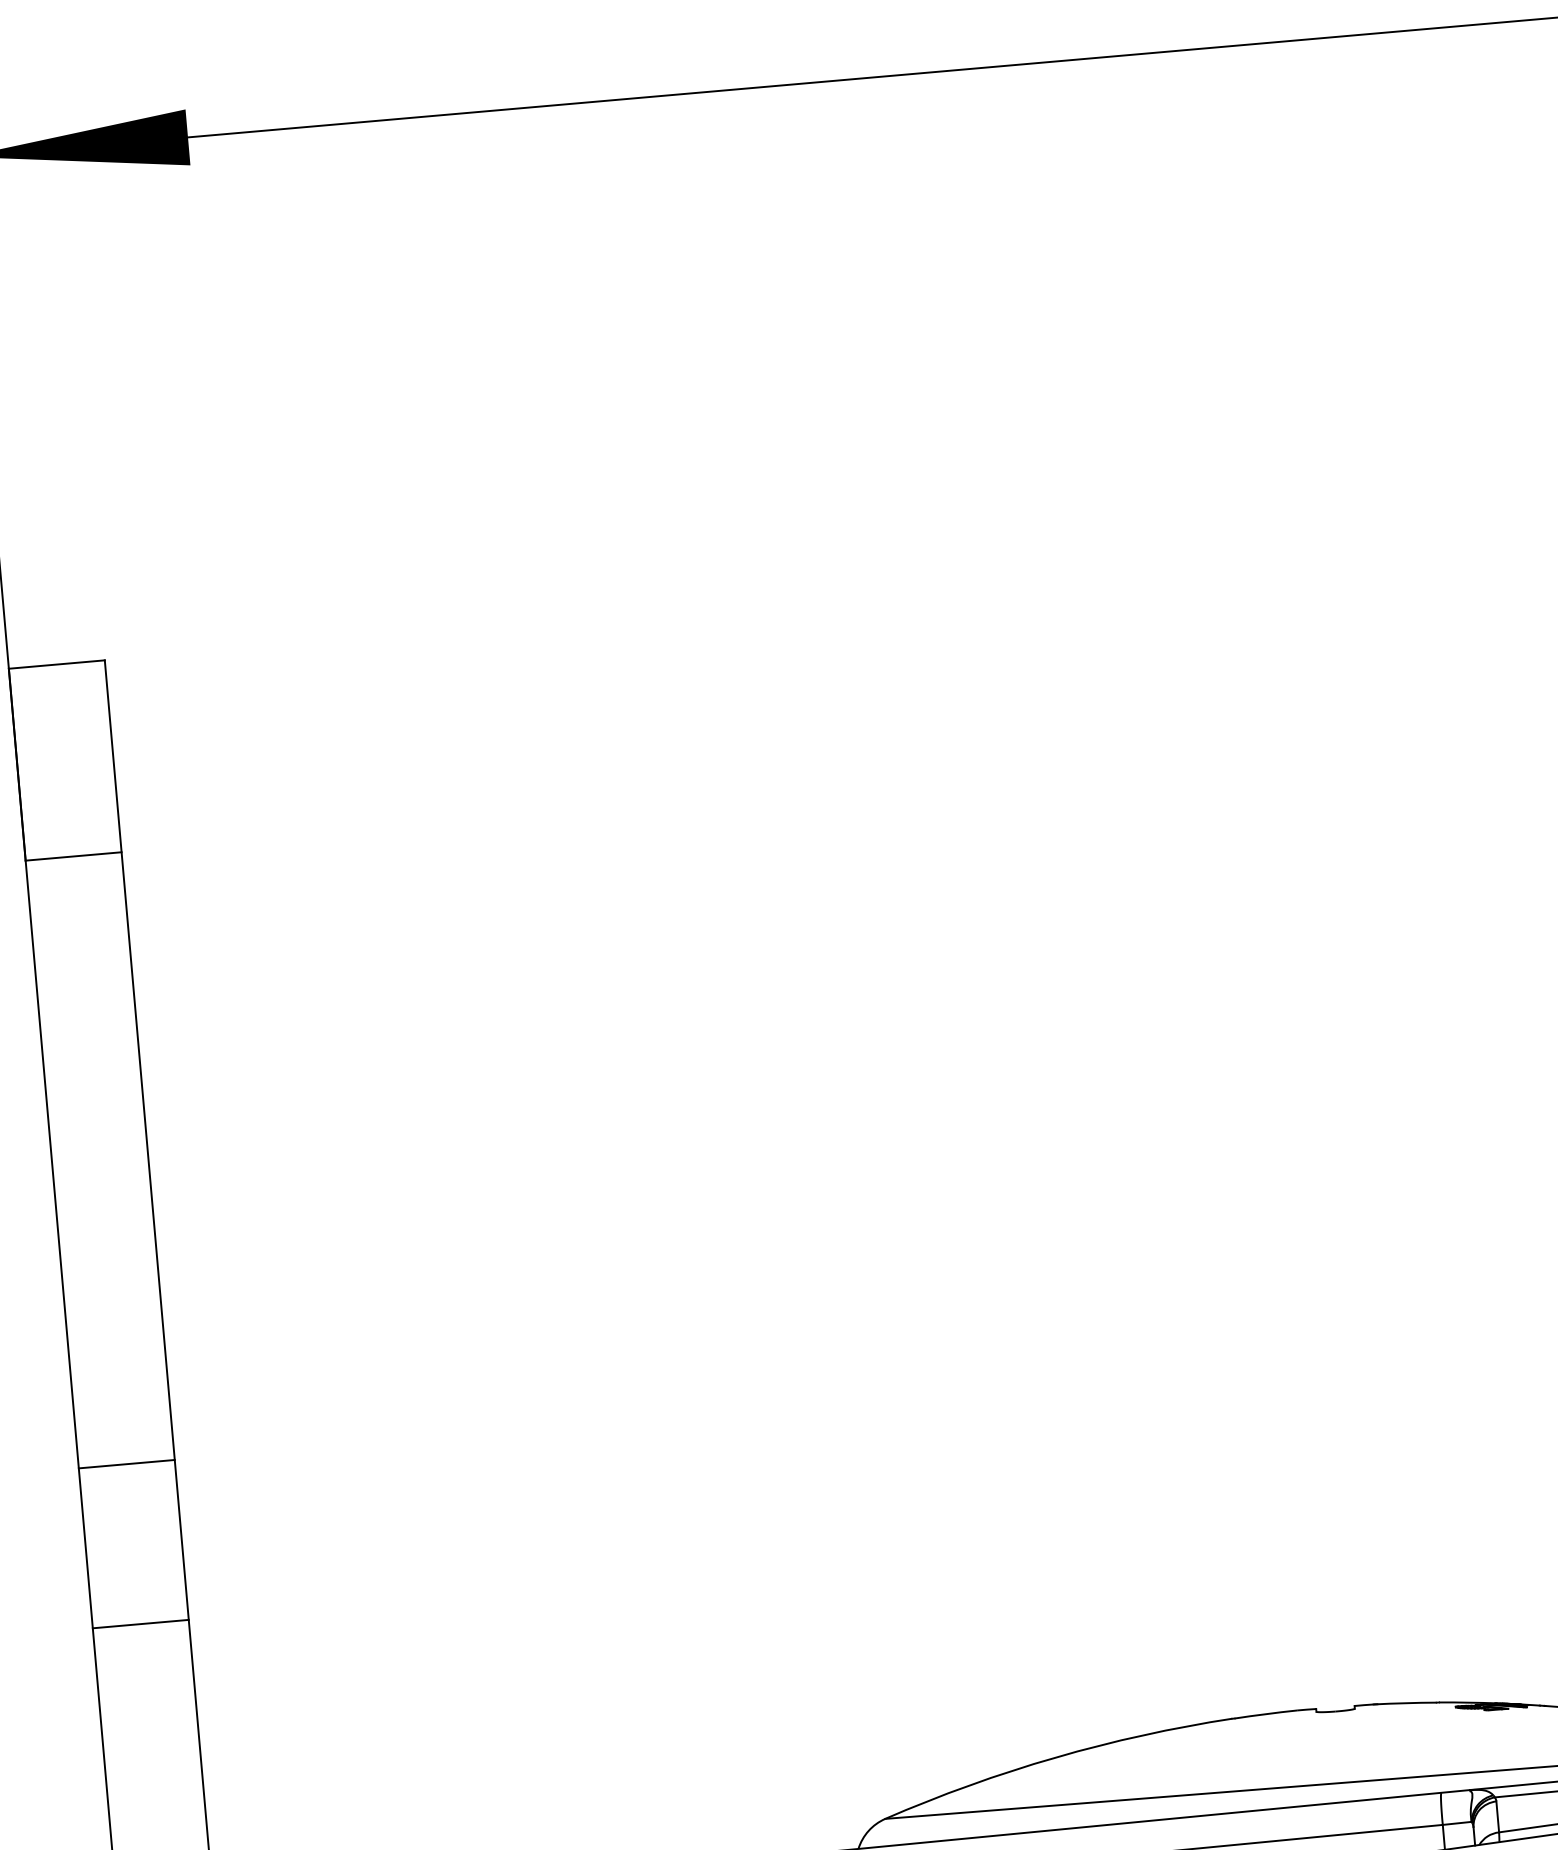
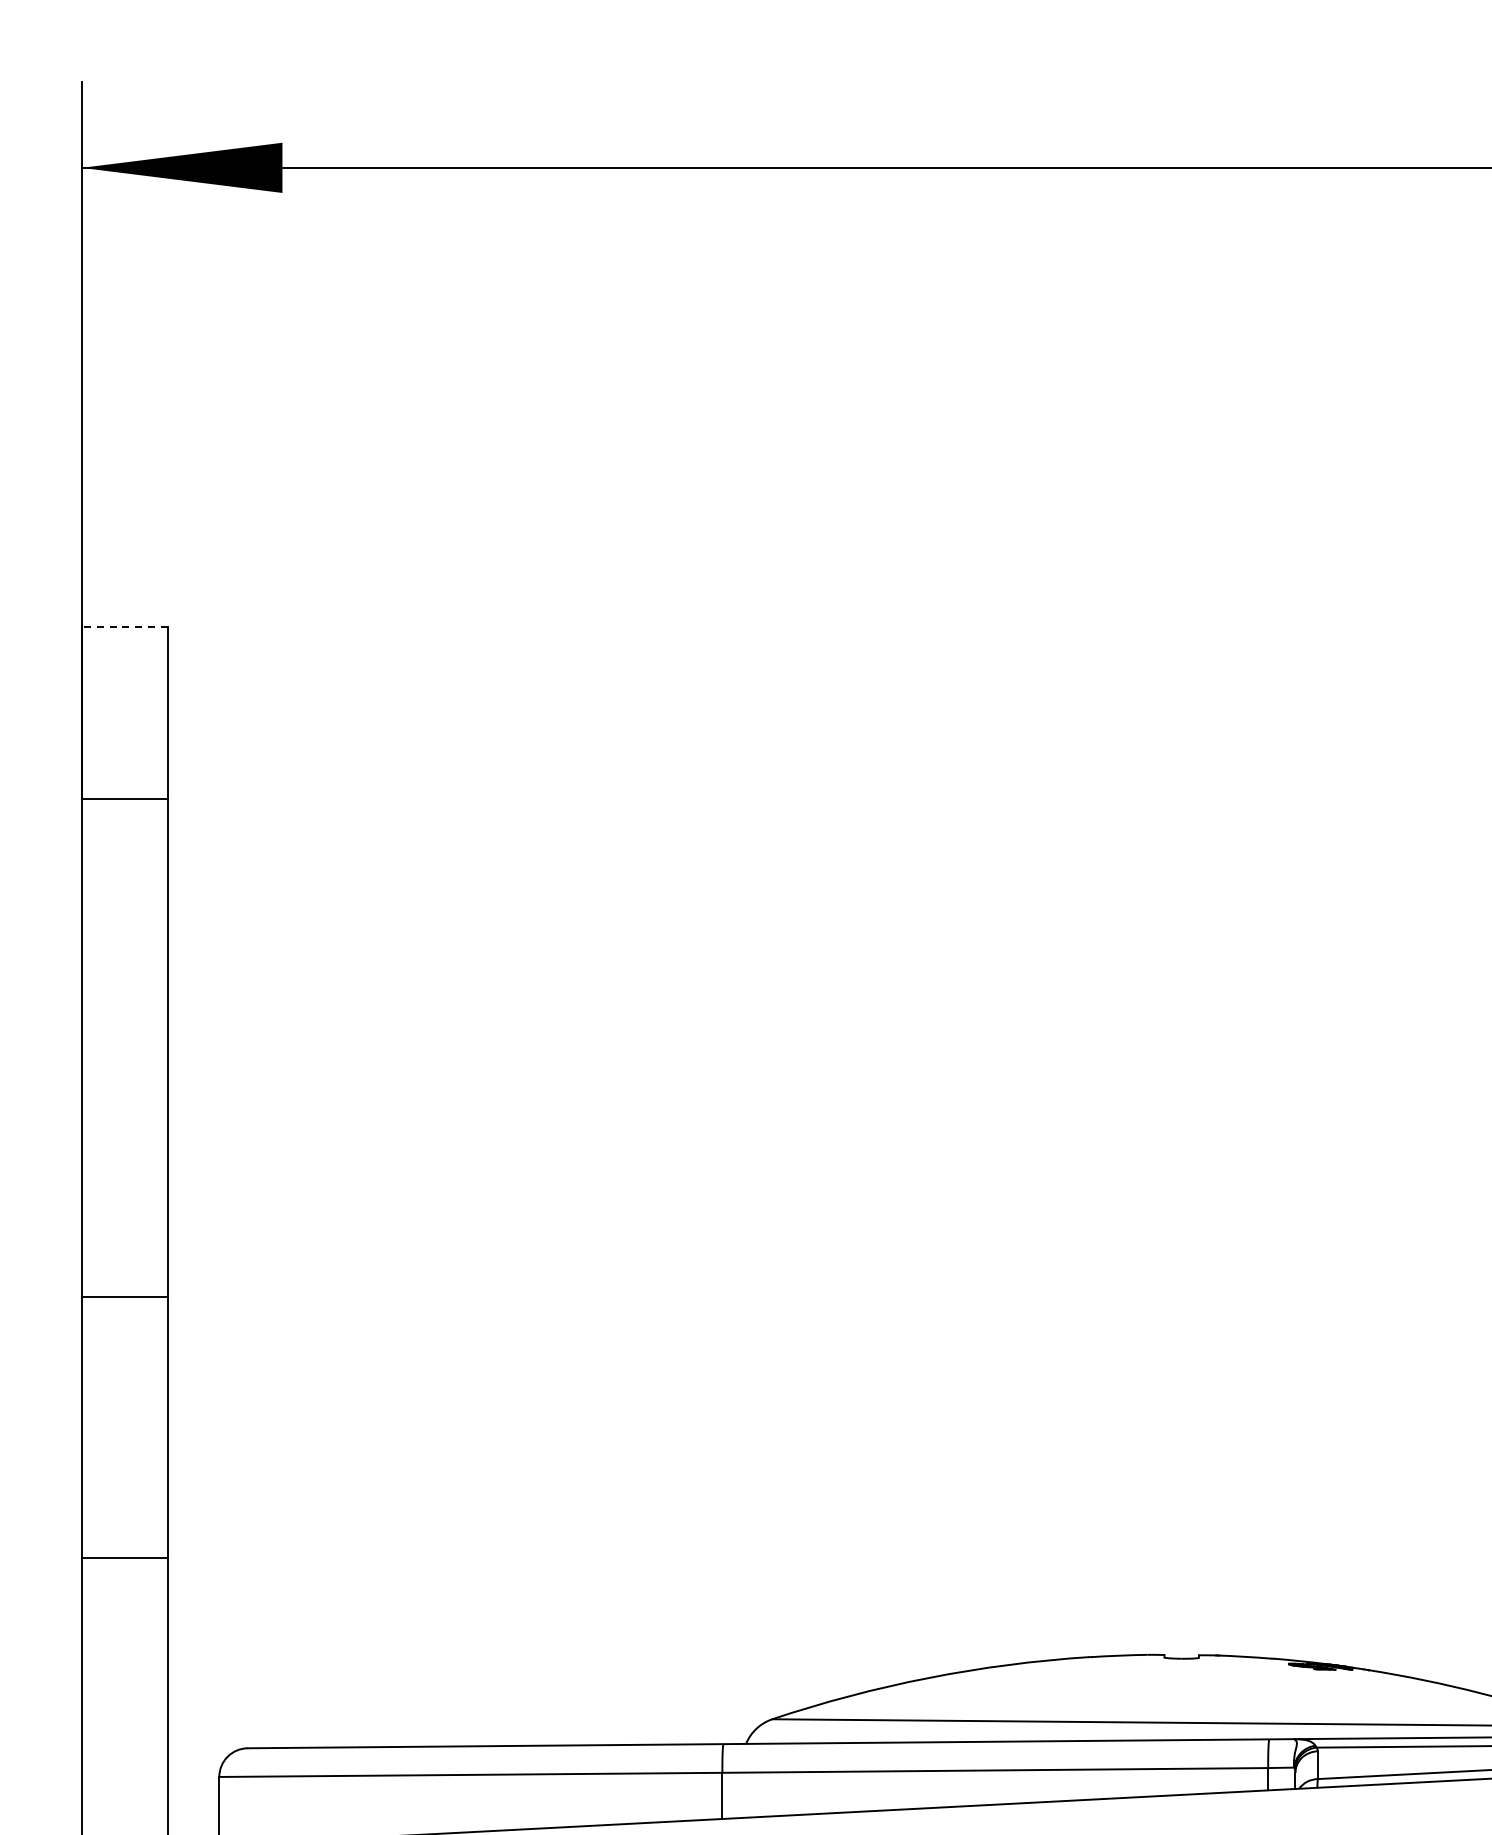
line: (56, 664) -> (124, 626), solid -> dashed
line: (126, 1464) -> (124, 1297), moved
line: (140, 1623) -> (124, 1557), moved

